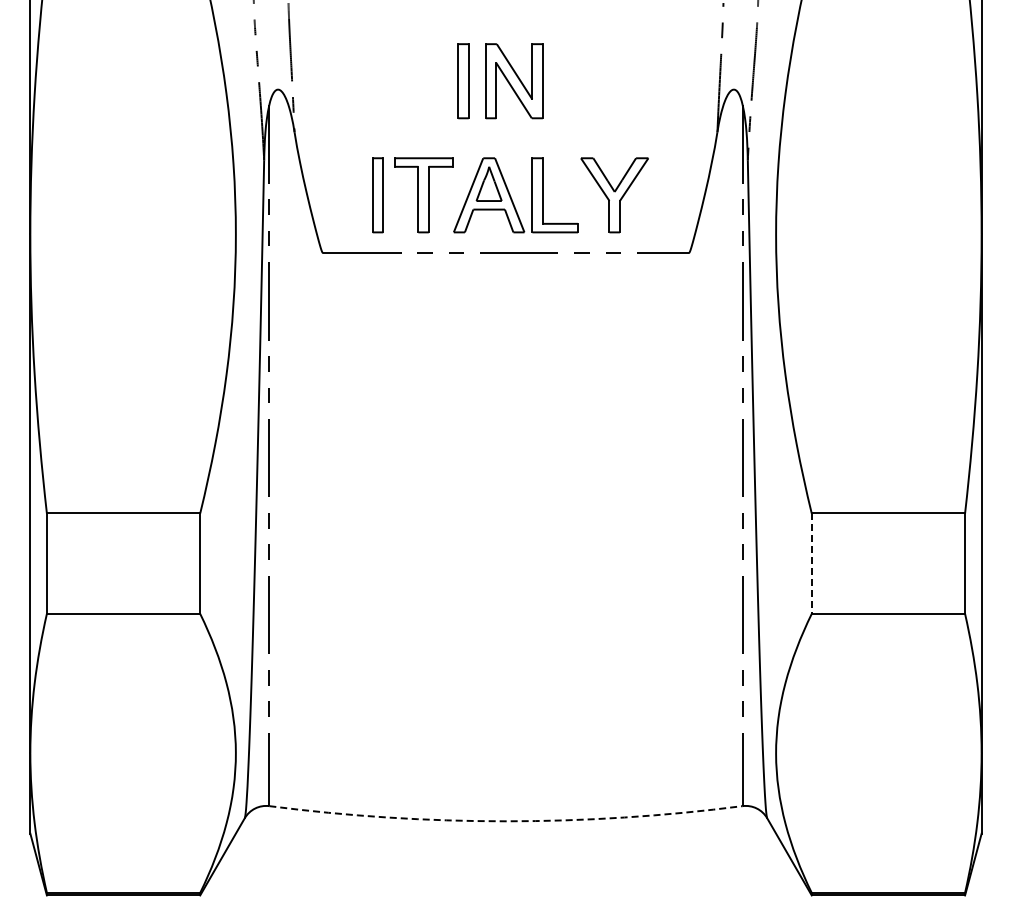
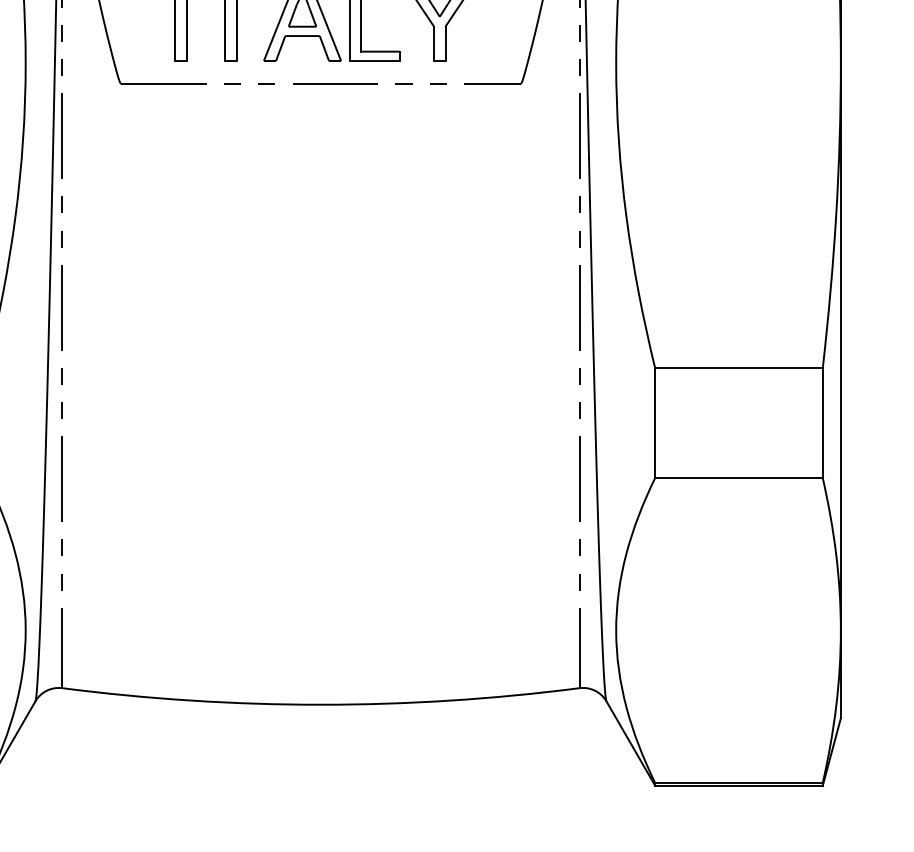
line: (811, 564) -> (654, 424), dashed -> solid
arc: (506, 821) -> (321, 704), dashed -> solid

